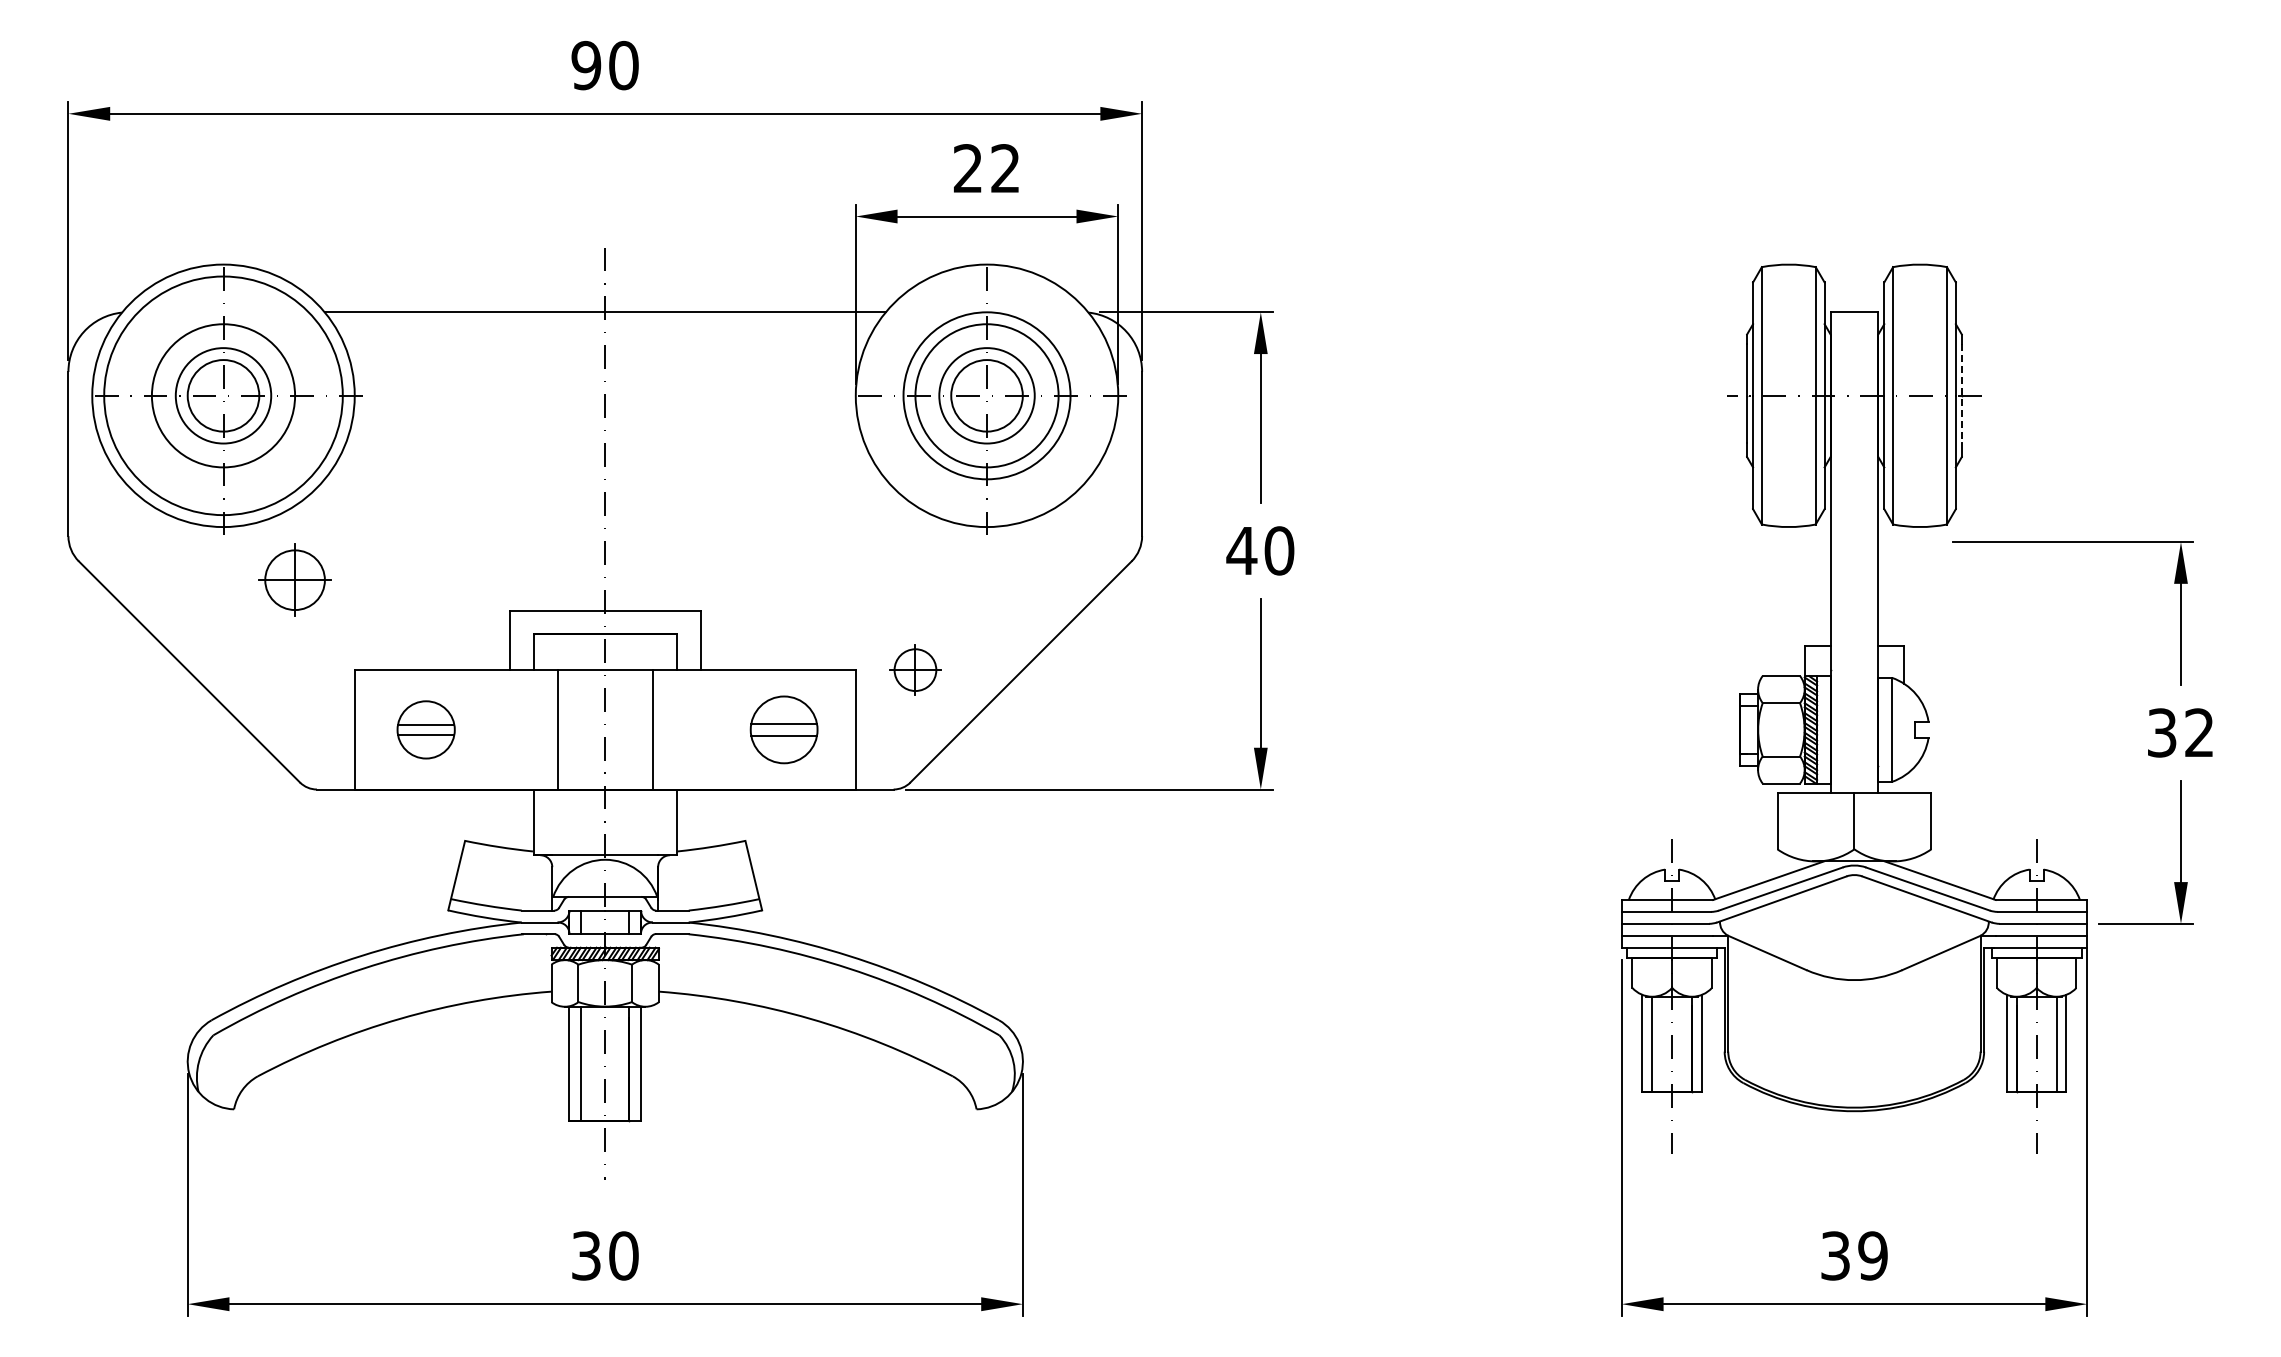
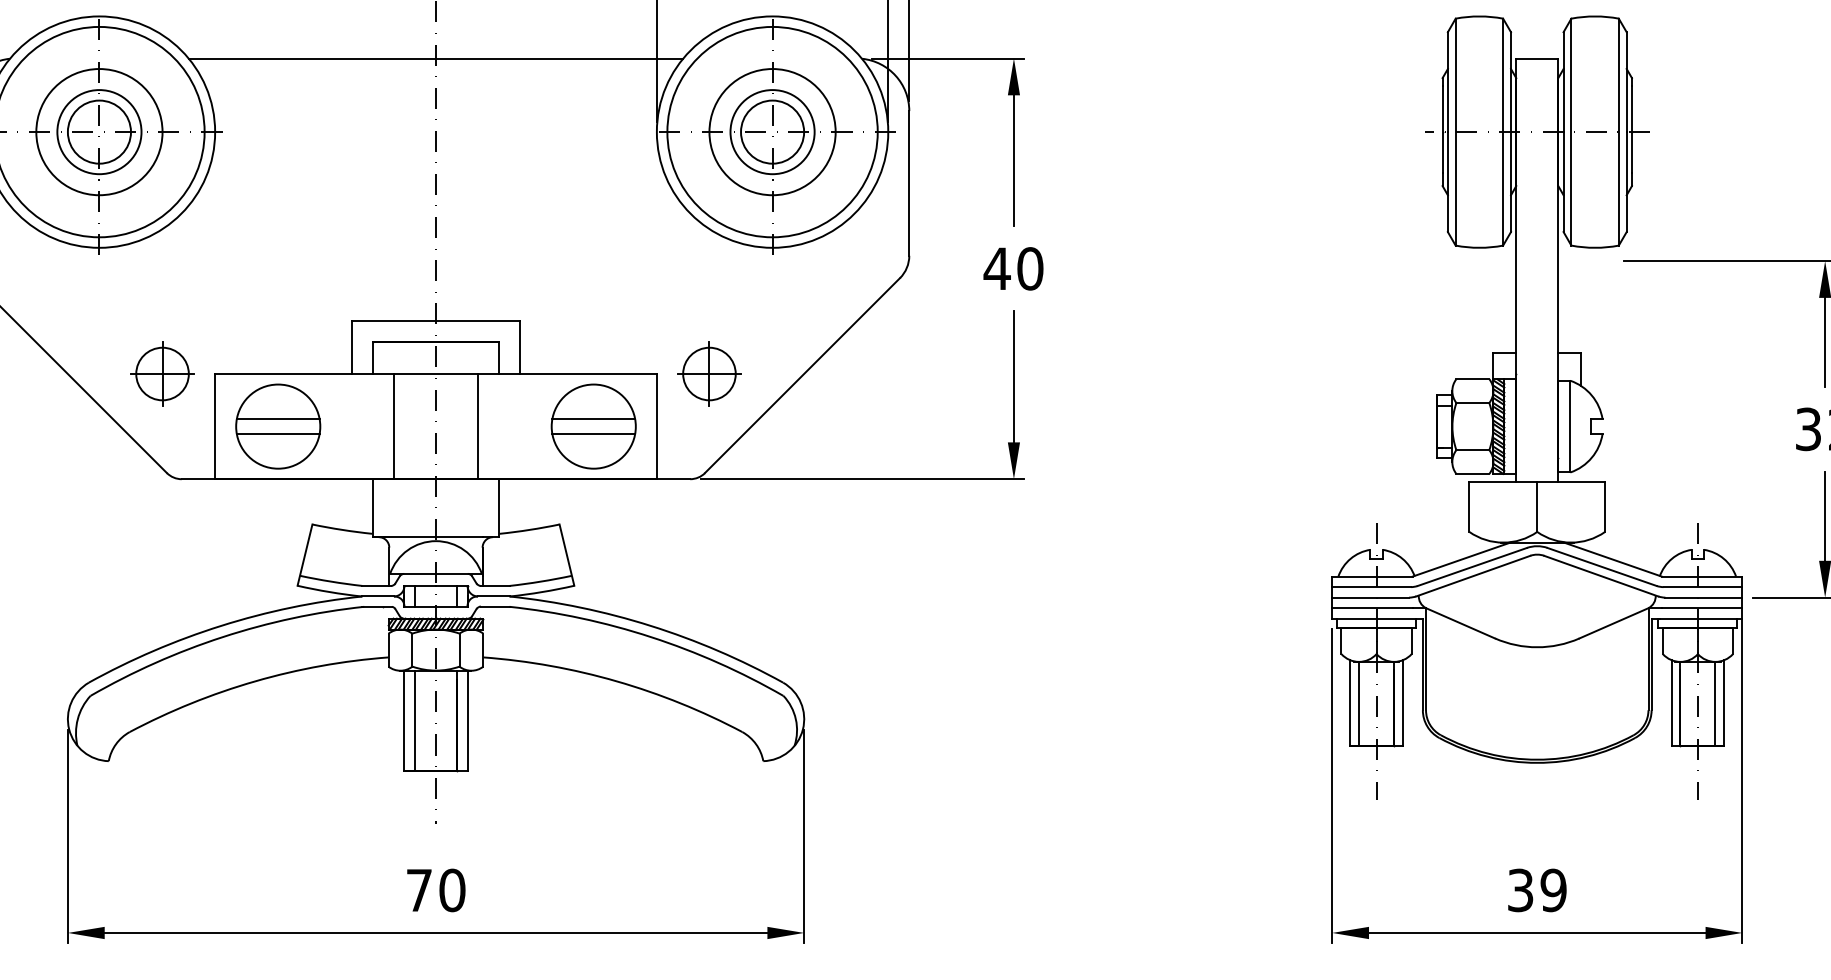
line: (1961, 393) -> (1631, 130), dashed -> solid
circle: (986, 395) -> (772, 131), size x1.43
part: (294, 579) -> (162, 373), moved
part: (915, 669) -> (709, 373), size x1.43
part: (425, 729) -> (277, 426), size x1.67
part: (783, 729) -> (593, 426), size x1.43
text: (586, 1255) -> (419, 890), 30 -> 70

